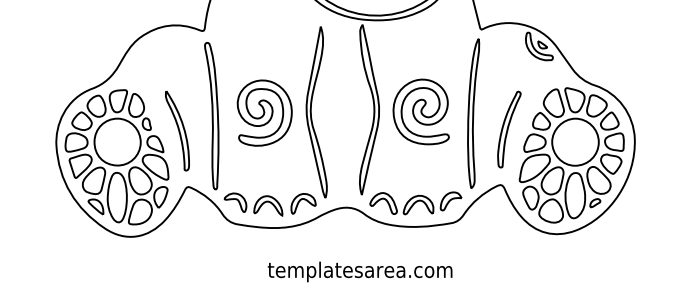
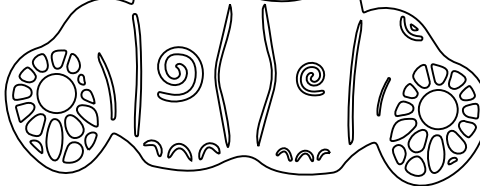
part: (420, 111) -> (310, 78), size x0.6
part: (509, 129) -> (383, 96), size x0.6
part: (415, 203) -> (302, 155), size x0.7

